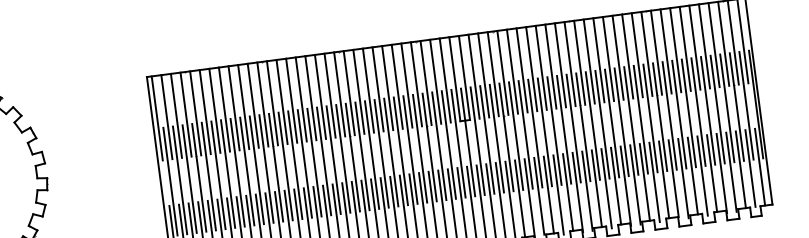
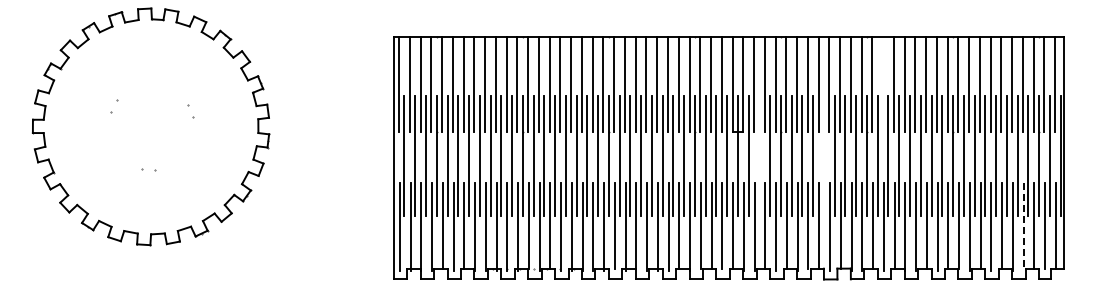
line: (589, 61) -> (883, 84), removed
line: (544, 131) -> (823, 155), removed
line: (487, 139) -> (759, 155), removed
line: (731, 172) -> (1023, 227), solid -> dashed

